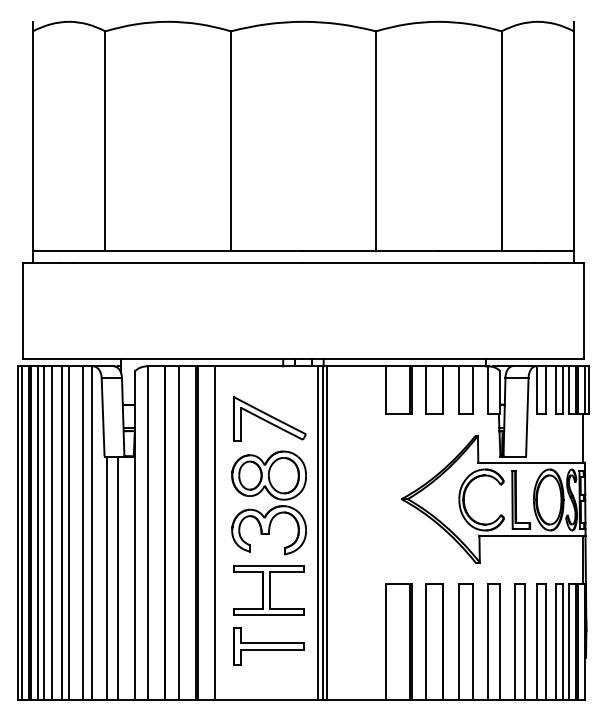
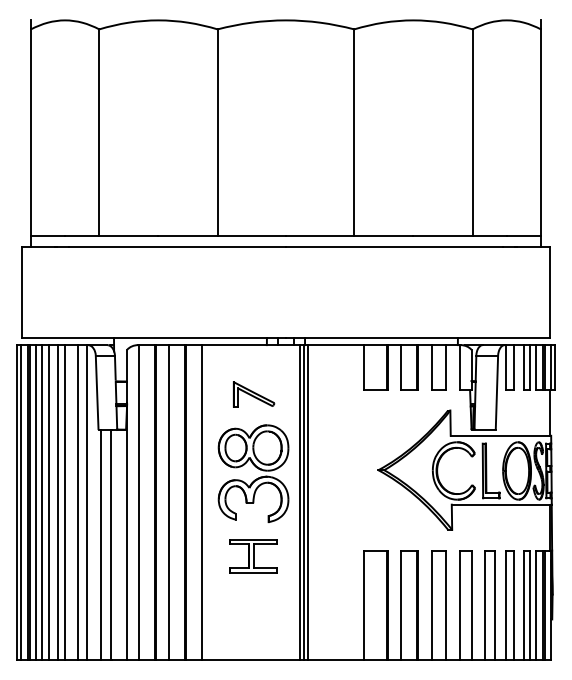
part: (269, 418) -> (253, 394), size x0.6
part: (269, 590) -> (253, 556), size x0.7
part: (269, 646) -> (253, 609), removed

